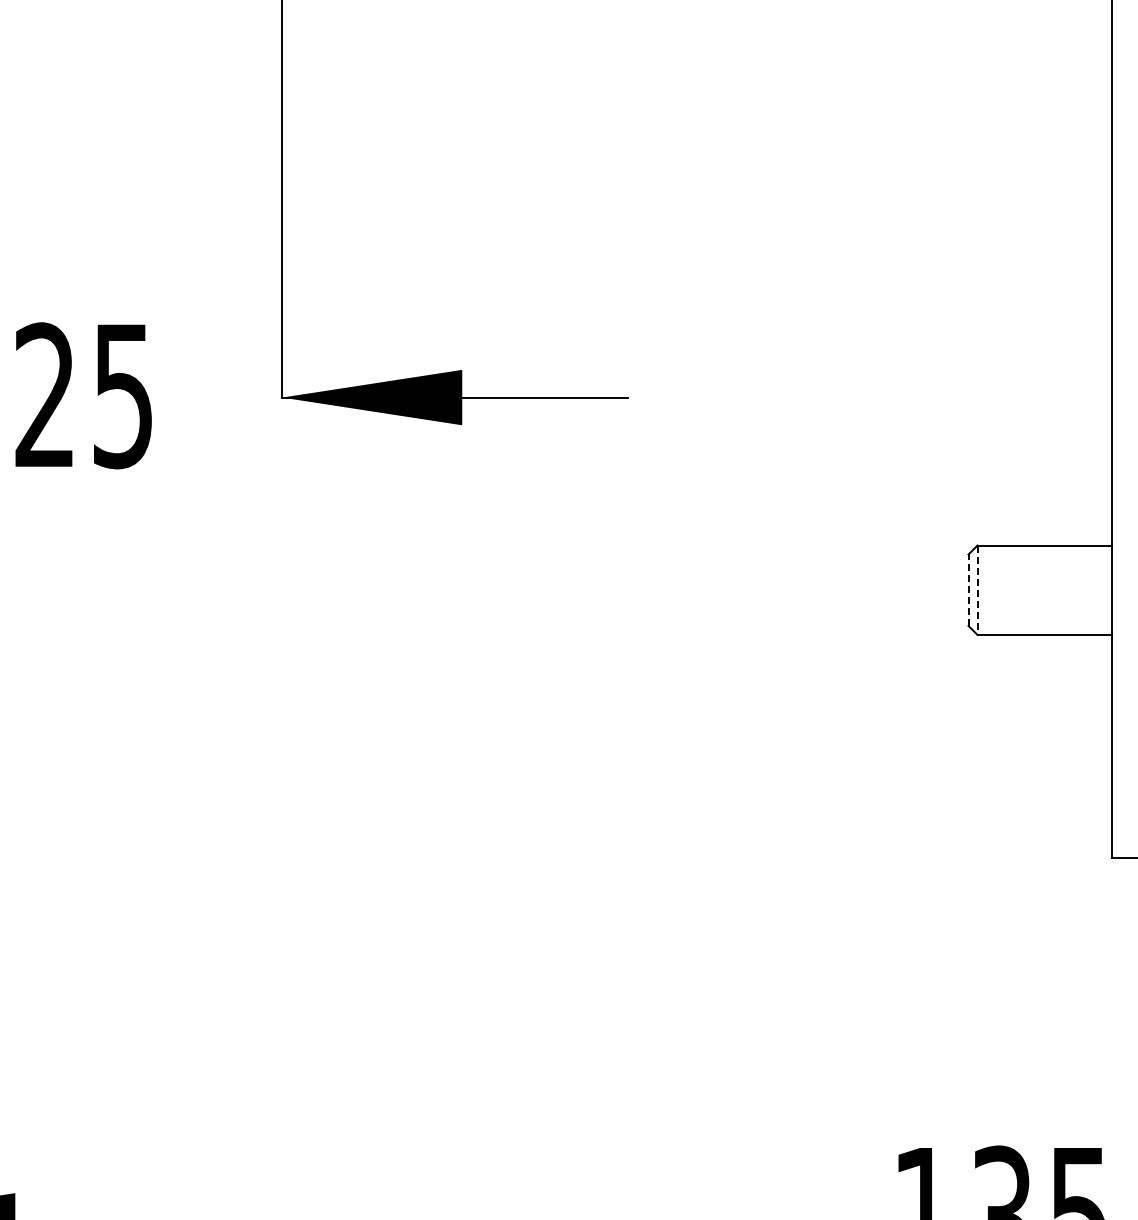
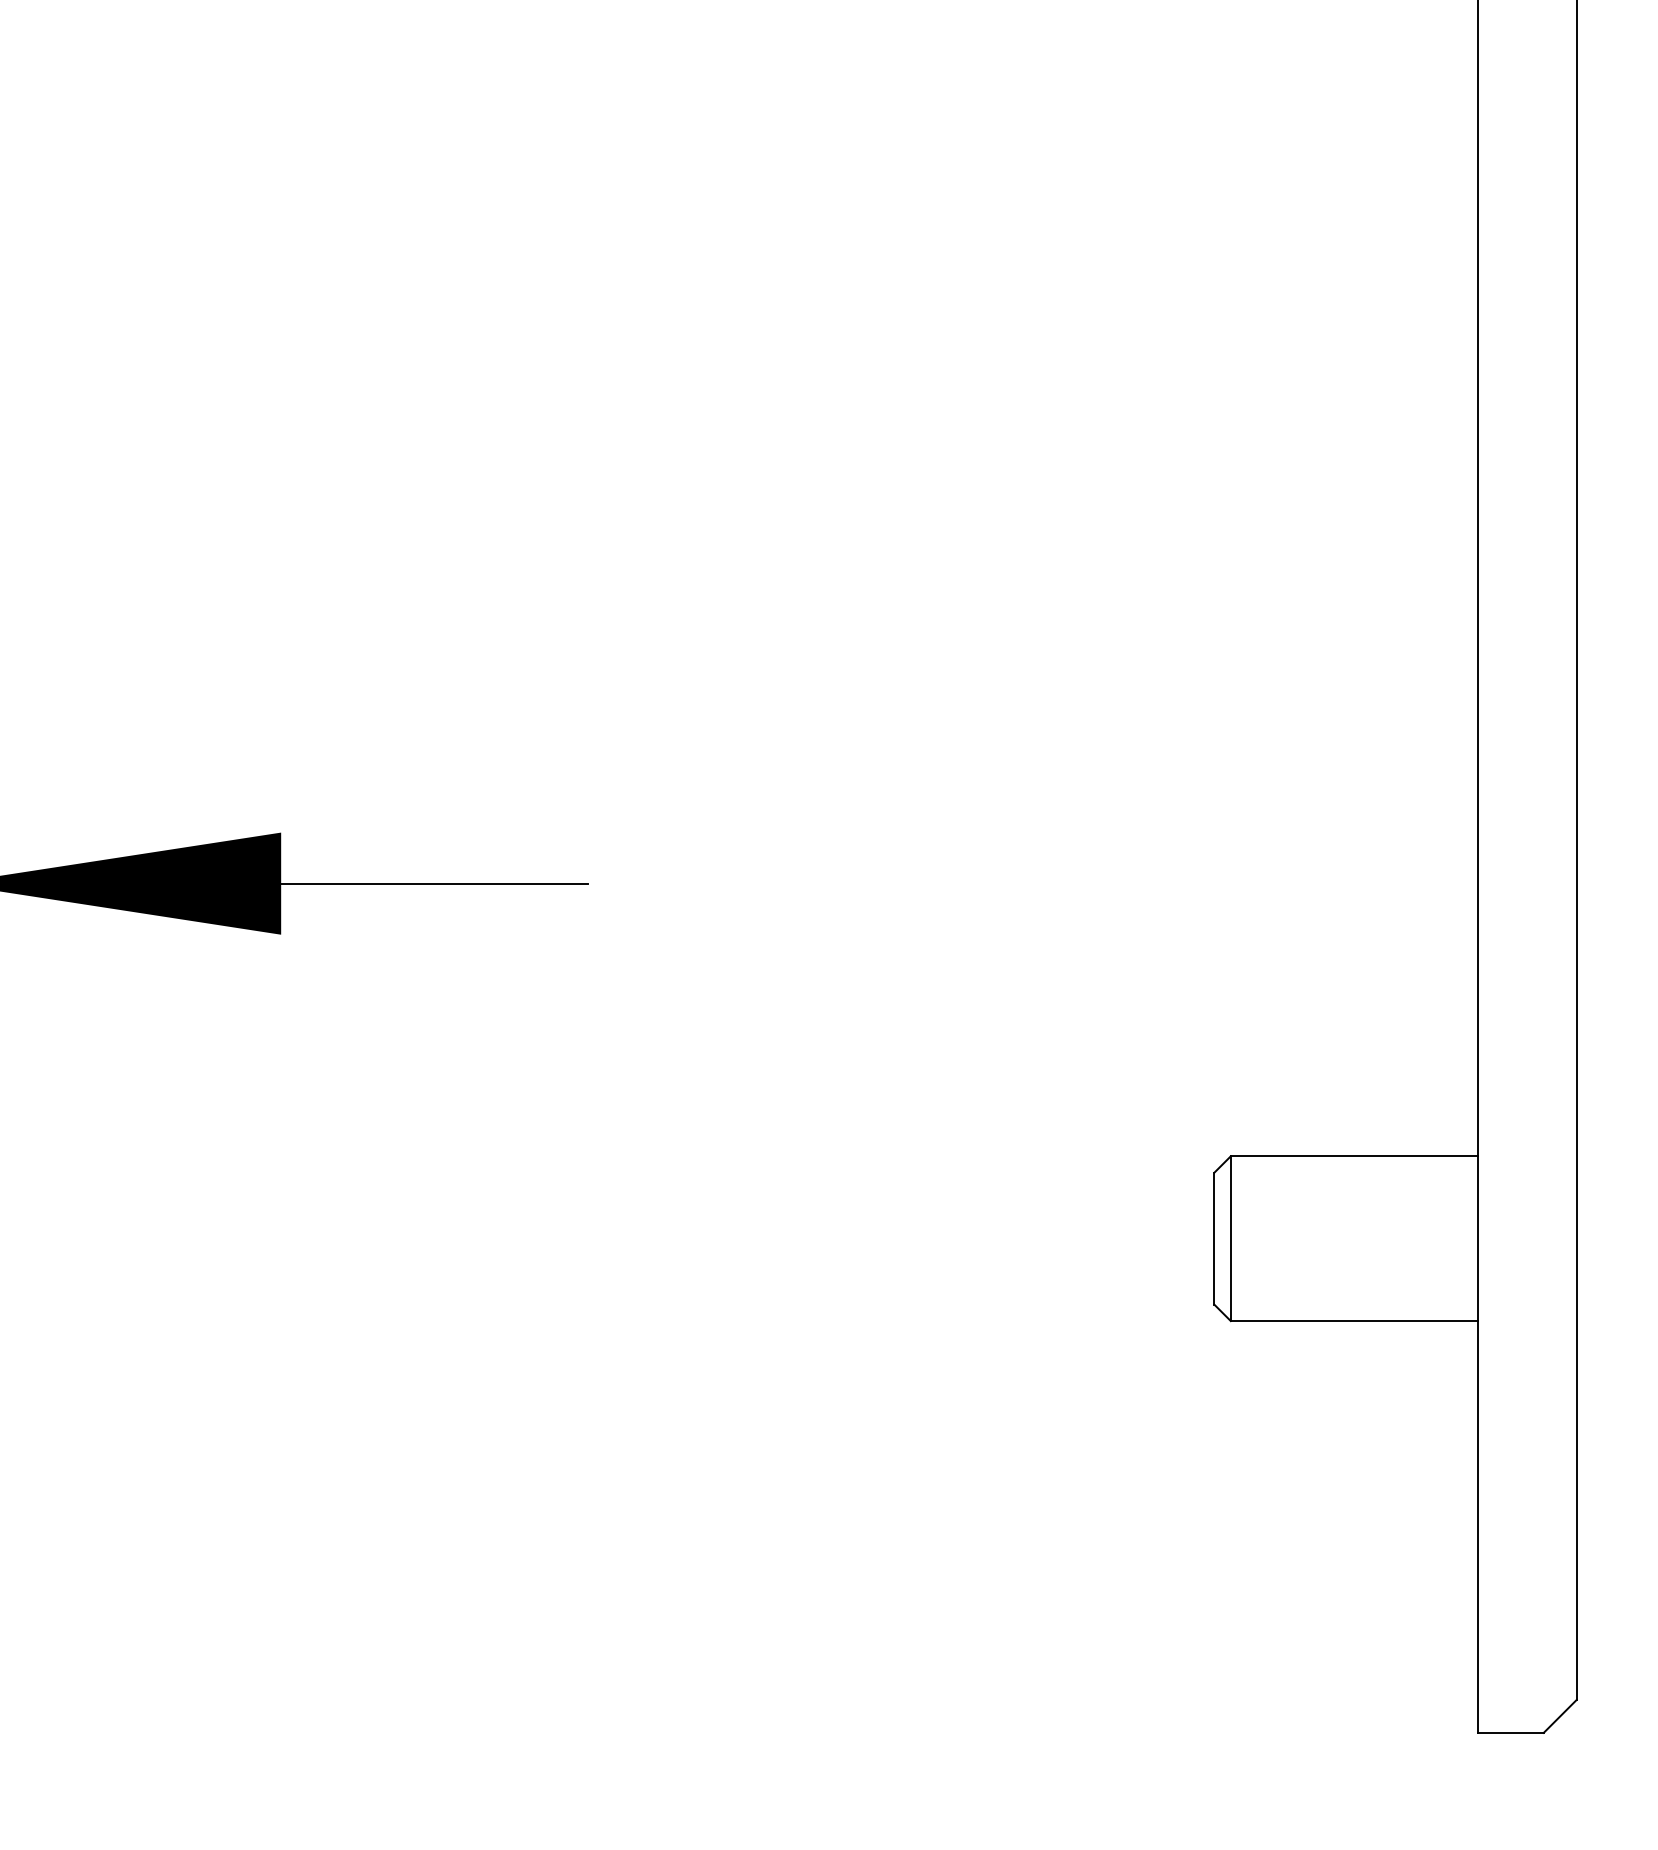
line: (968, 590) -> (1214, 1239), dashed -> solid
line: (977, 590) -> (1230, 1239), dashed -> solid

